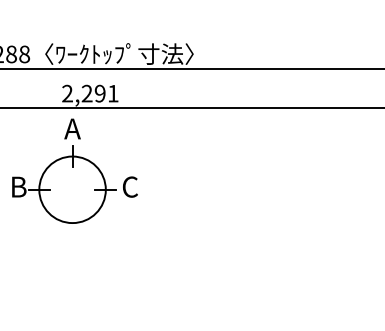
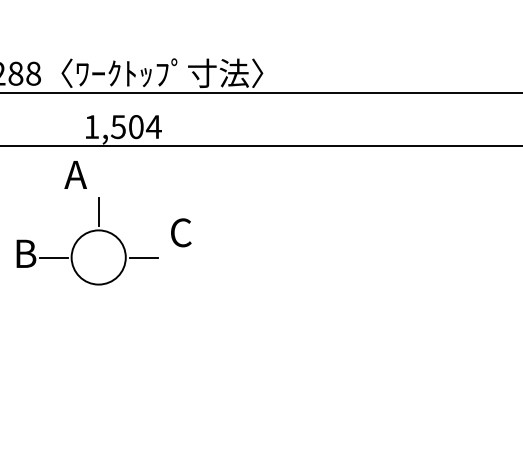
text: (90, 94) -> (122, 127), 2,291 -> 1,504
text: (72, 128) -> (75, 174), moved
text: (130, 186) -> (181, 232), moved
circle: (72, 189) -> (98, 257), size x0.6

